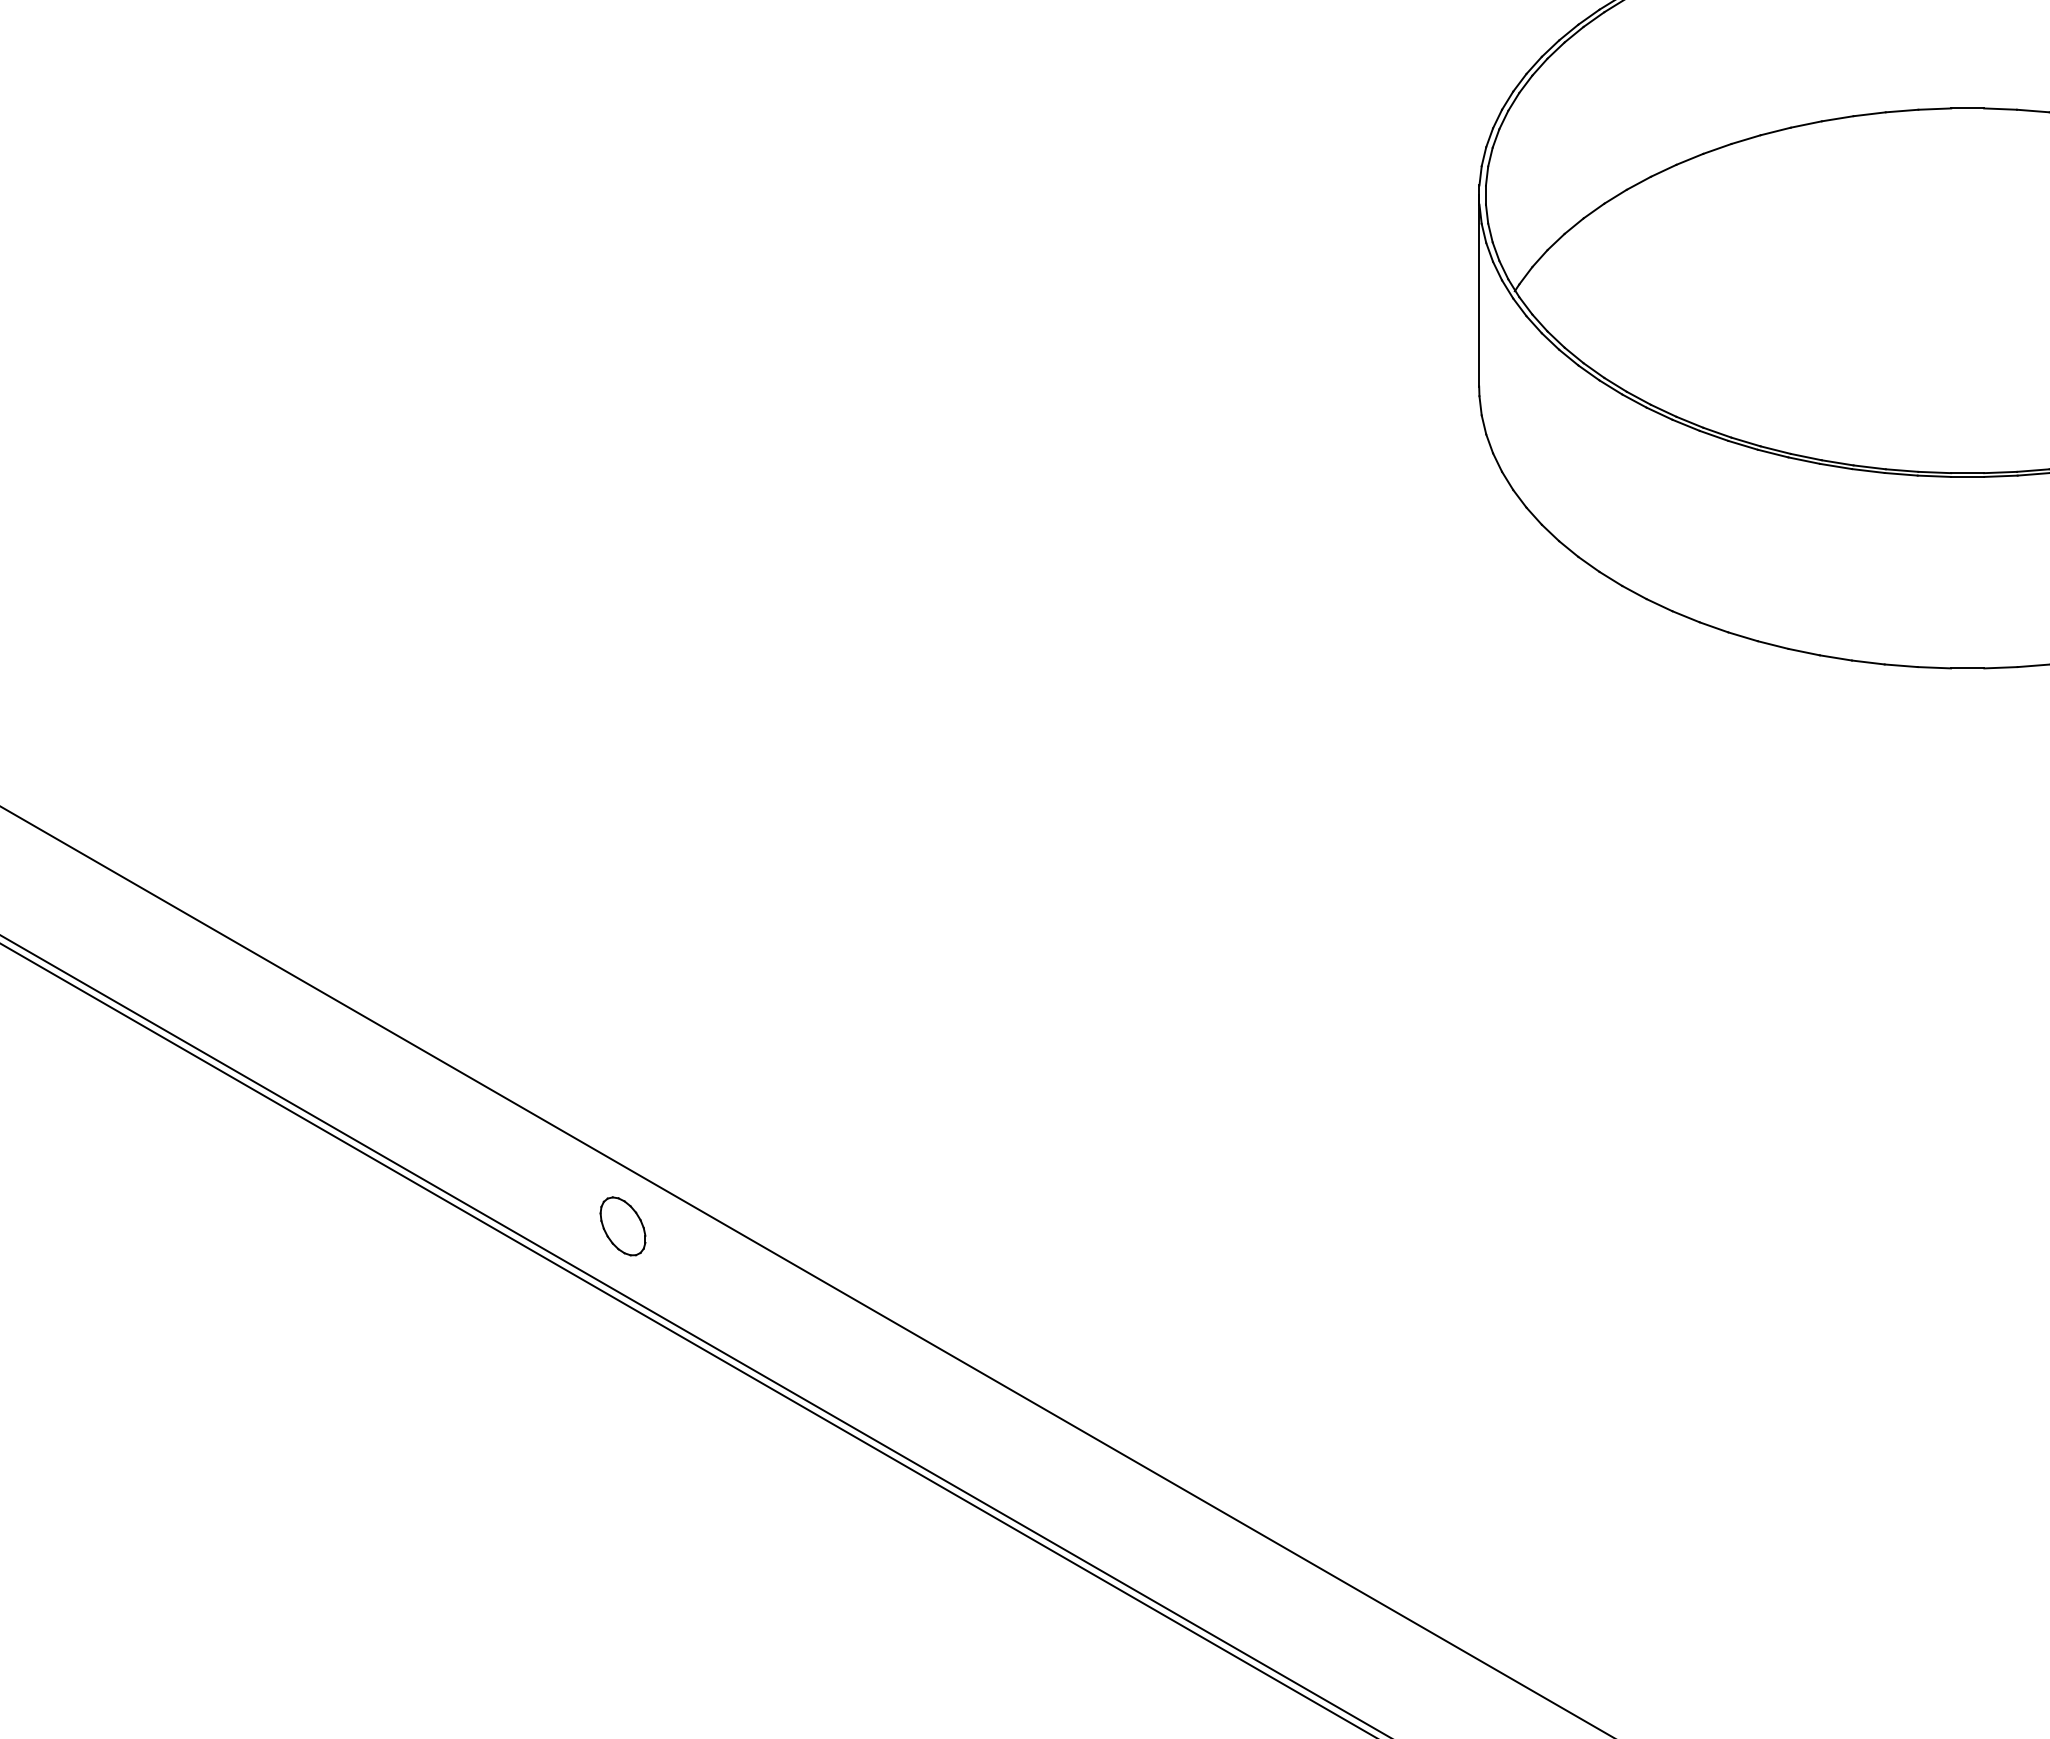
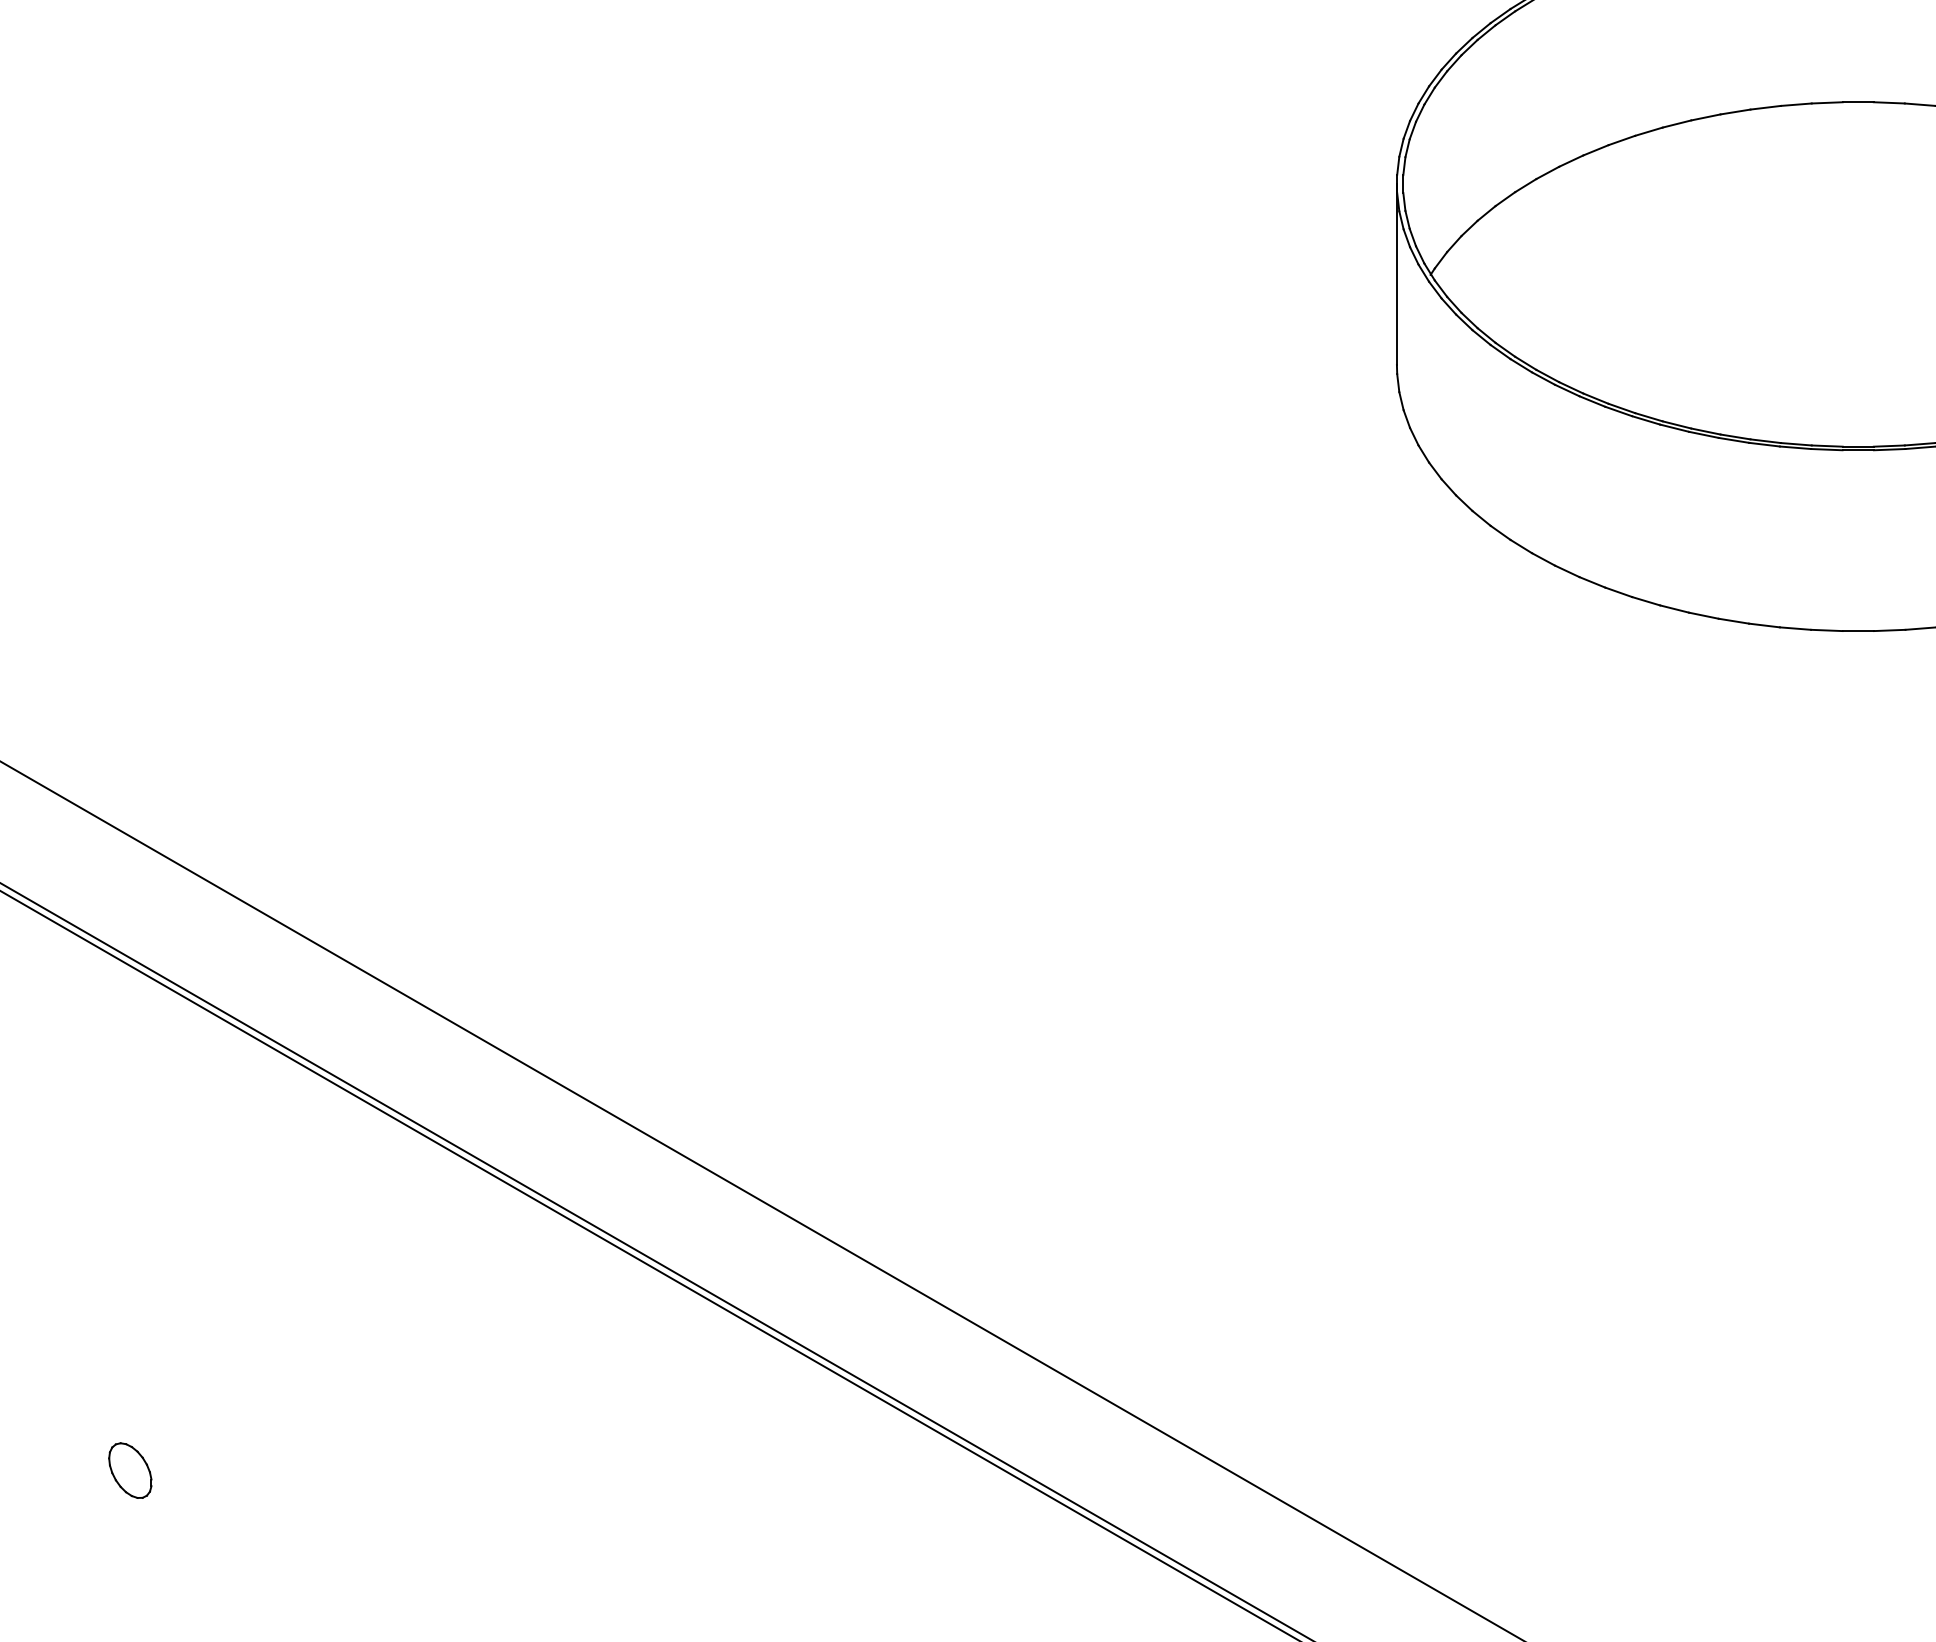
part: (622, 1226) -> (129, 1470), moved

